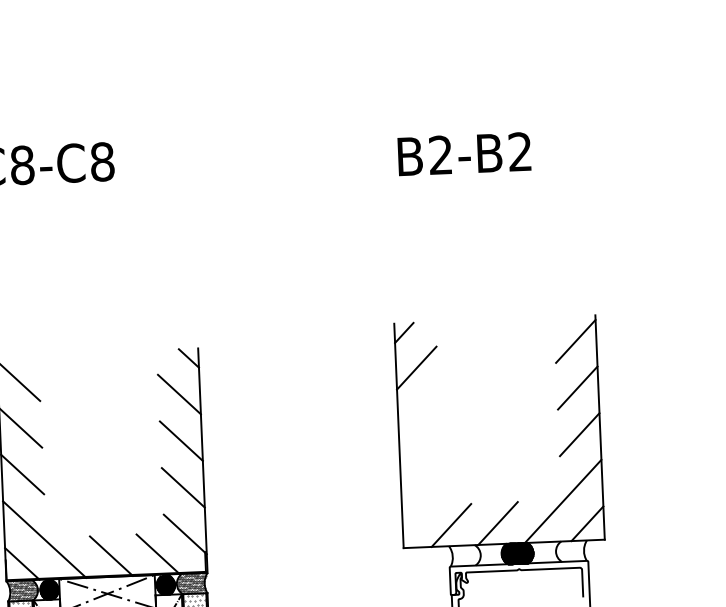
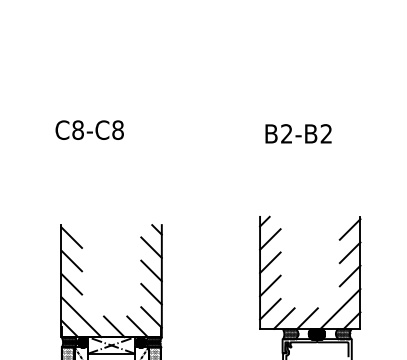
line: (418, 414) -> (270, 262), added
line: (420, 460) -> (270, 285), added
line: (422, 508) -> (270, 309), added
hatch: (569, 550) -> (342, 333), added
hatch: (465, 554) -> (290, 333), added

